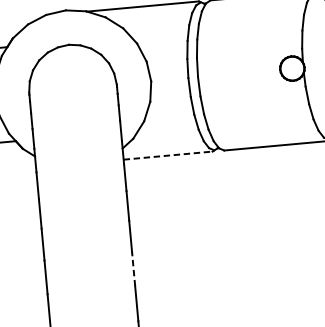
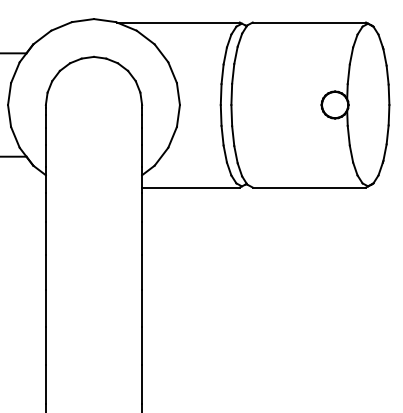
line: (168, 155) -> (191, 187), dashed -> solid
line: (134, 269) -> (142, 308), dashed -> solid

